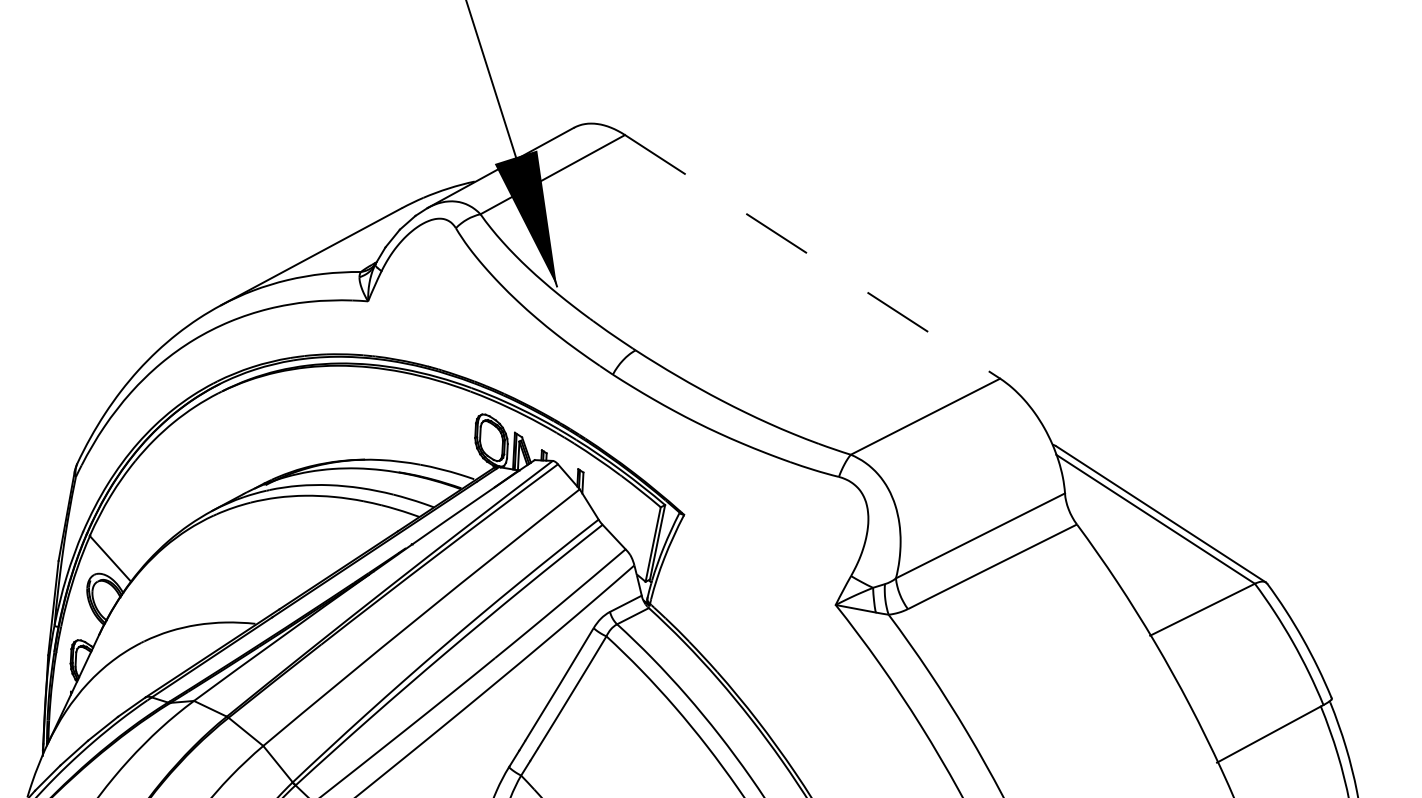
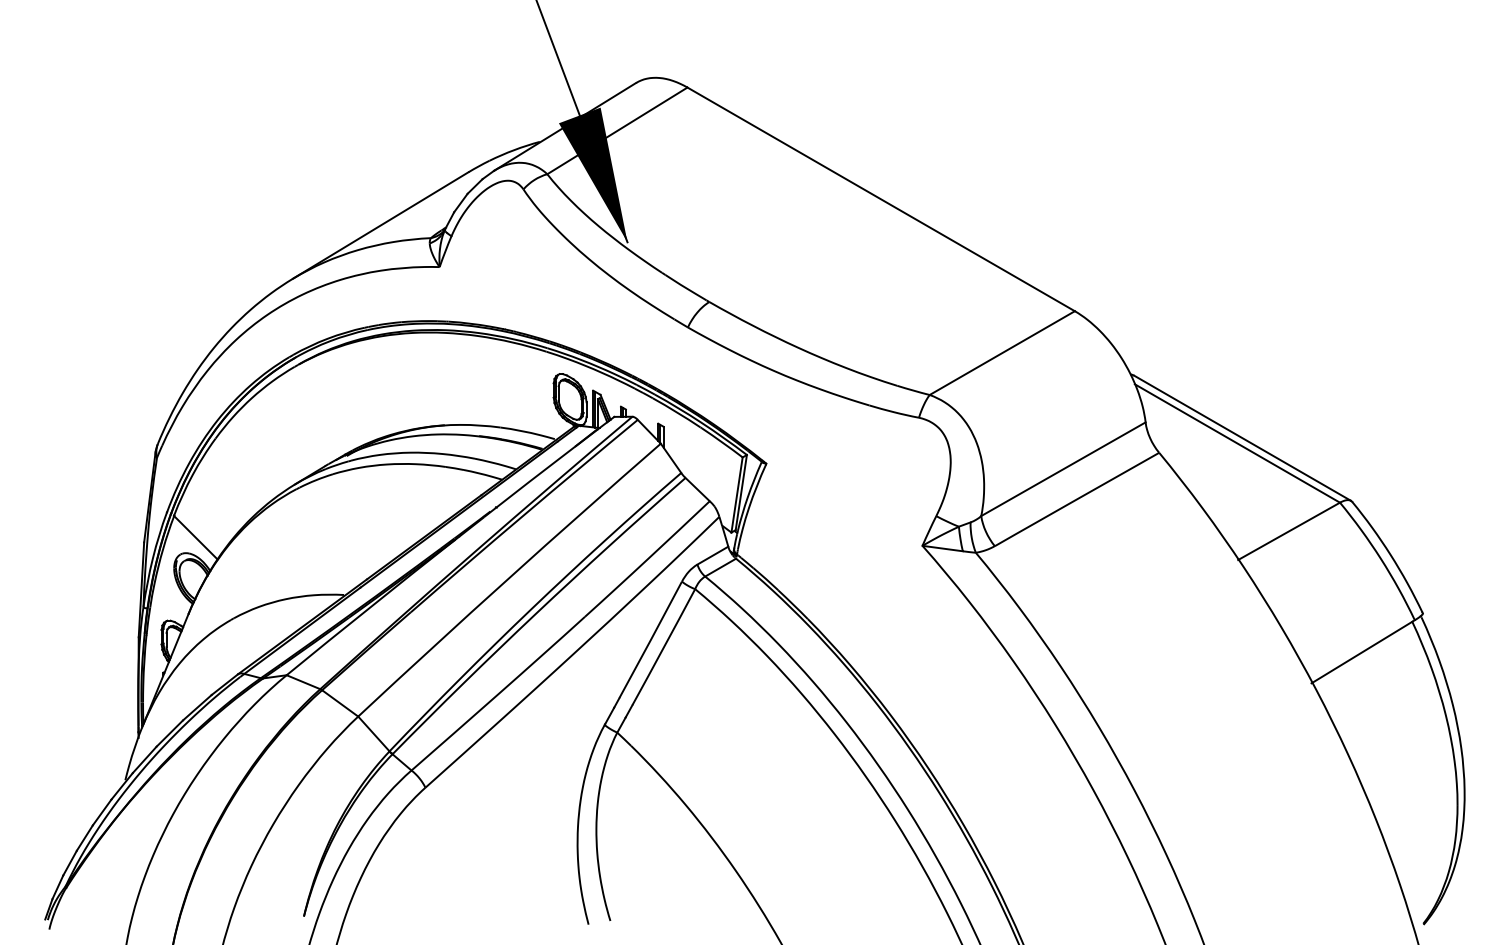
line: (812, 256) -> (881, 199), dashed -> solid

